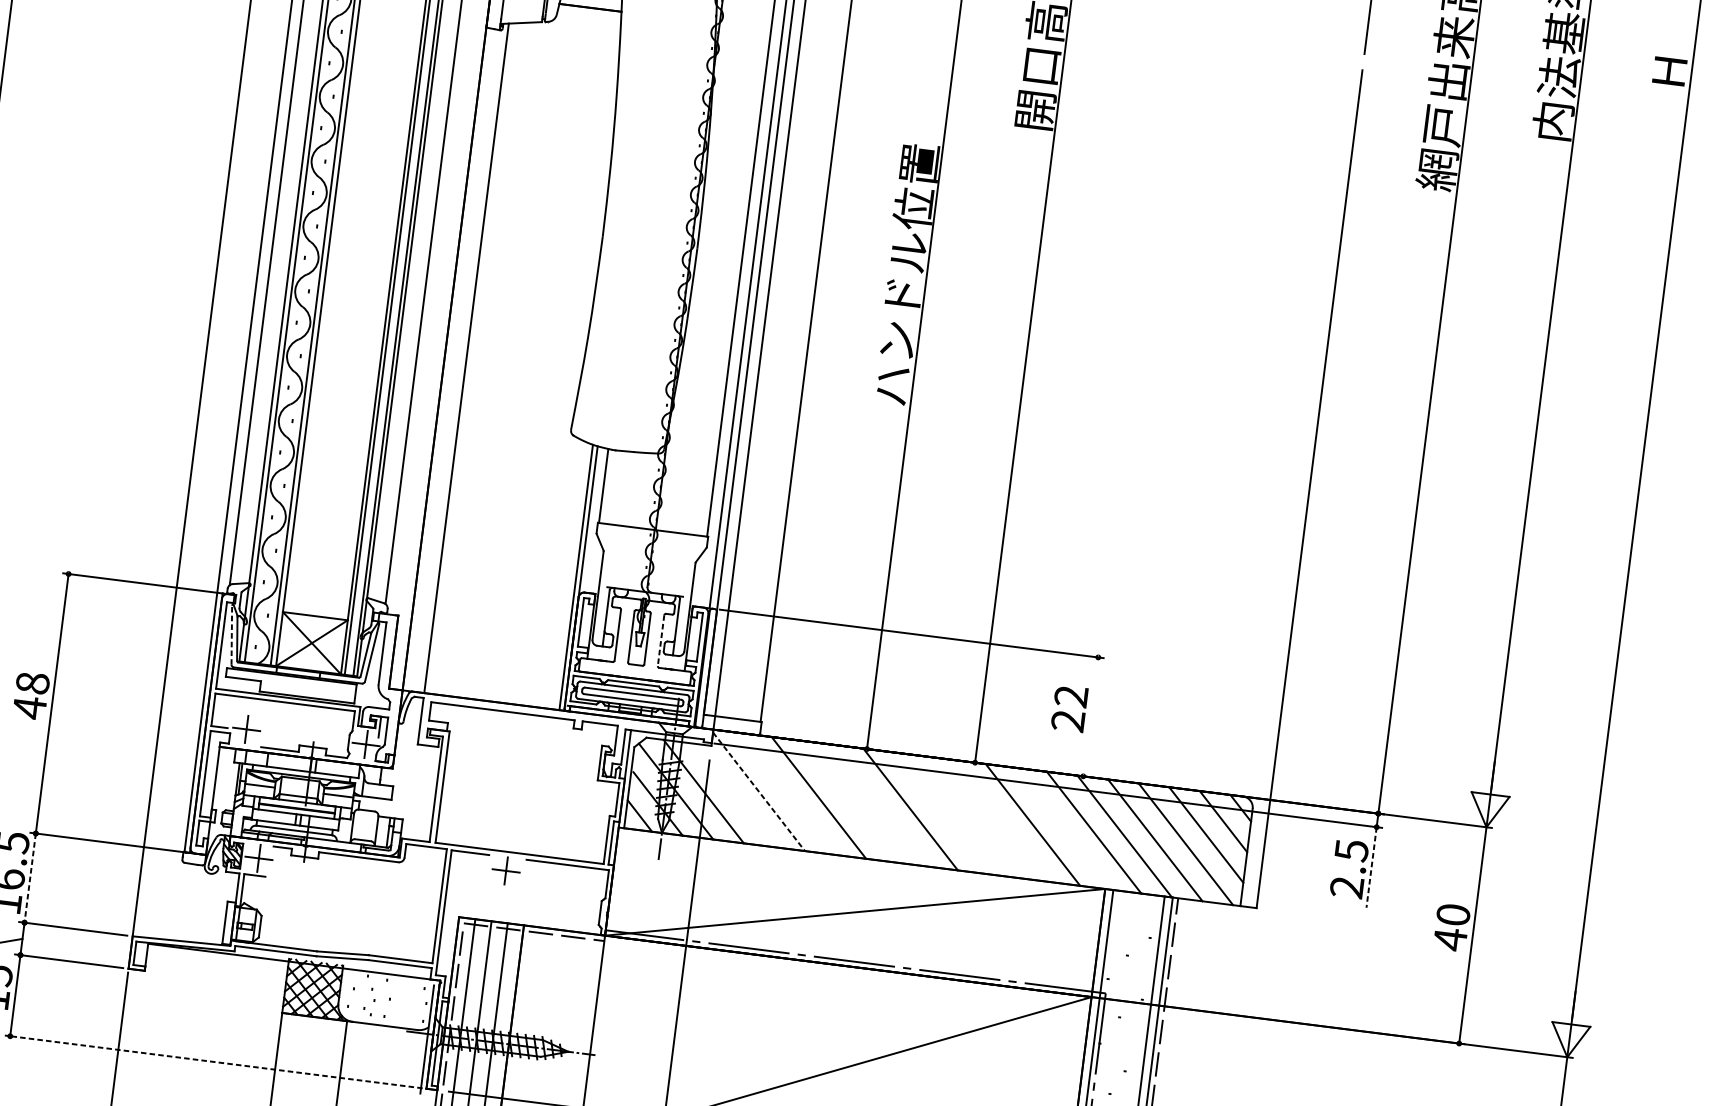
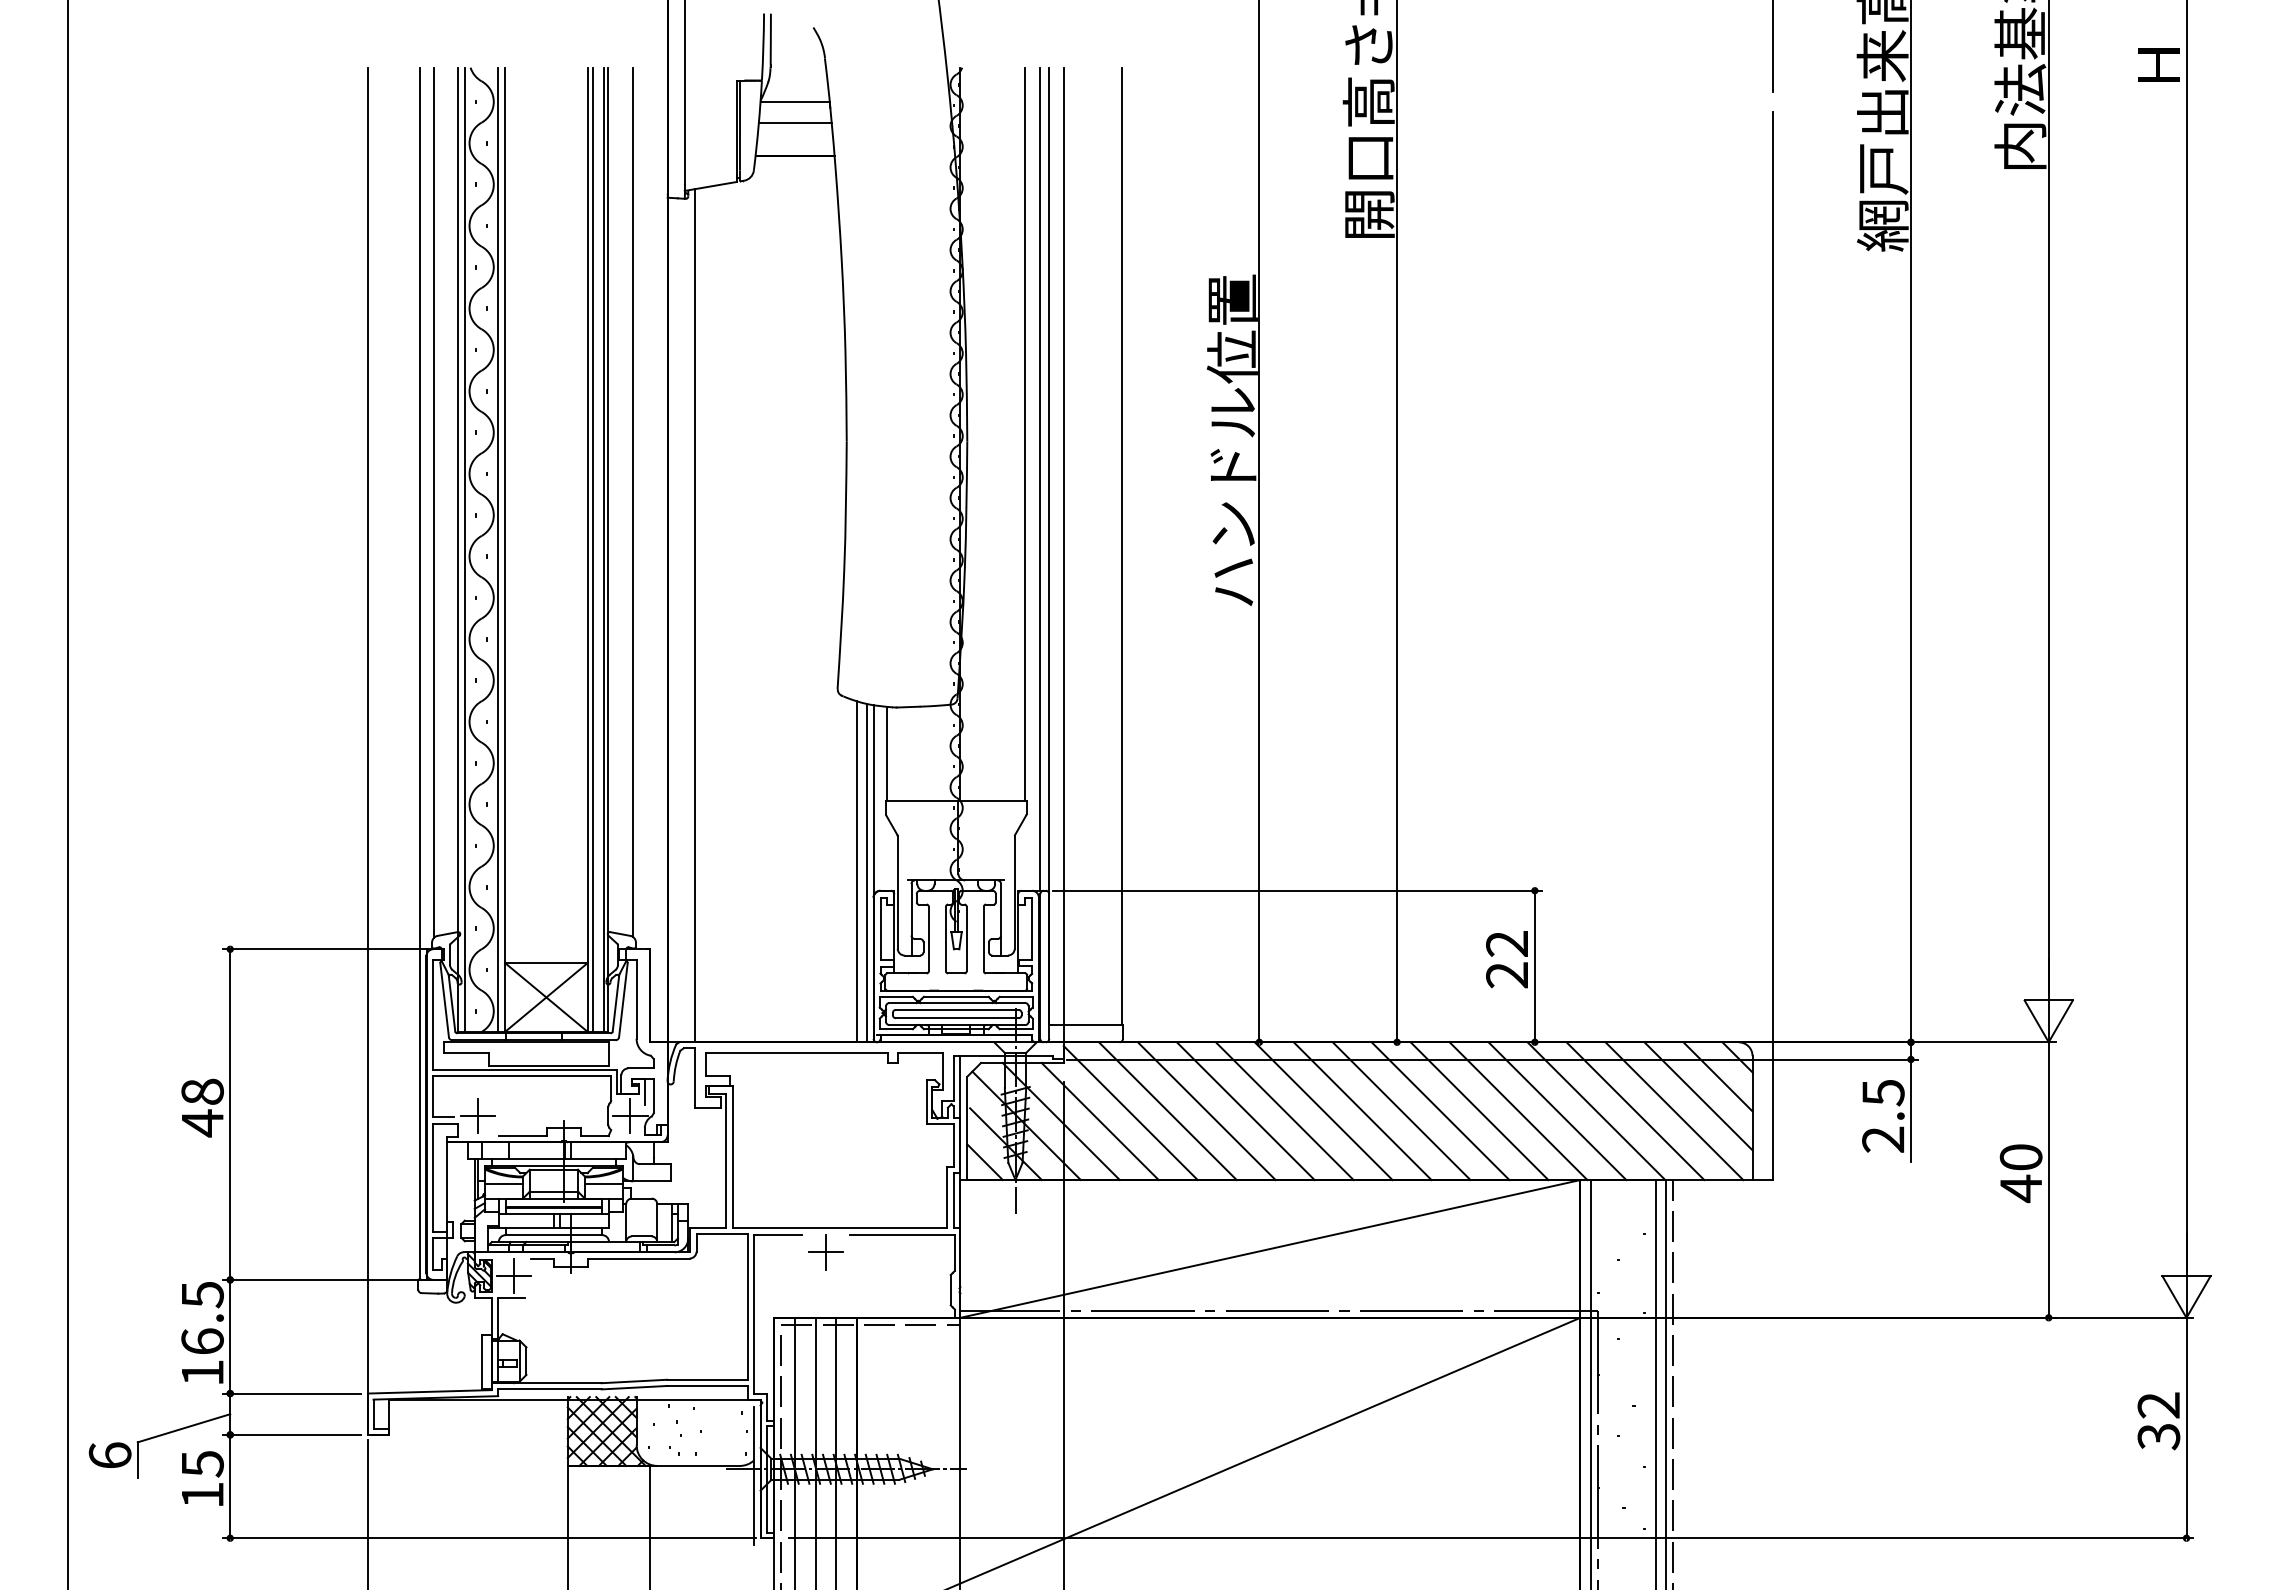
line: (568, 575) -> (857, 871), added
line: (231, 634) -> (444, 999), dashed -> solid
line: (660, 641) -> (983, 939), dashed -> solid
line: (1090, 716) -> (1534, 966), added
line: (758, 792) -> (1130, 1113), dashed -> solid
line: (788, 794) -> (1167, 1111), added
line: (733, 795) -> (1099, 1121), added
line: (849, 802) -> (1245, 1111), added
line: (879, 805) -> (1284, 1111), added
line: (941, 813) -> (1362, 1111), added
line: (971, 817) -> (1401, 1111), added
line: (1002, 821) -> (1440, 1111), added
line: (1063, 829) -> (1518, 1111), added
line: (1371, 867) -> (1910, 1111), dashed -> solid
line: (30, 877) -> (230, 1336), dashed -> solid
line: (213, 1062) -> (489, 1538), dashed -> solid

